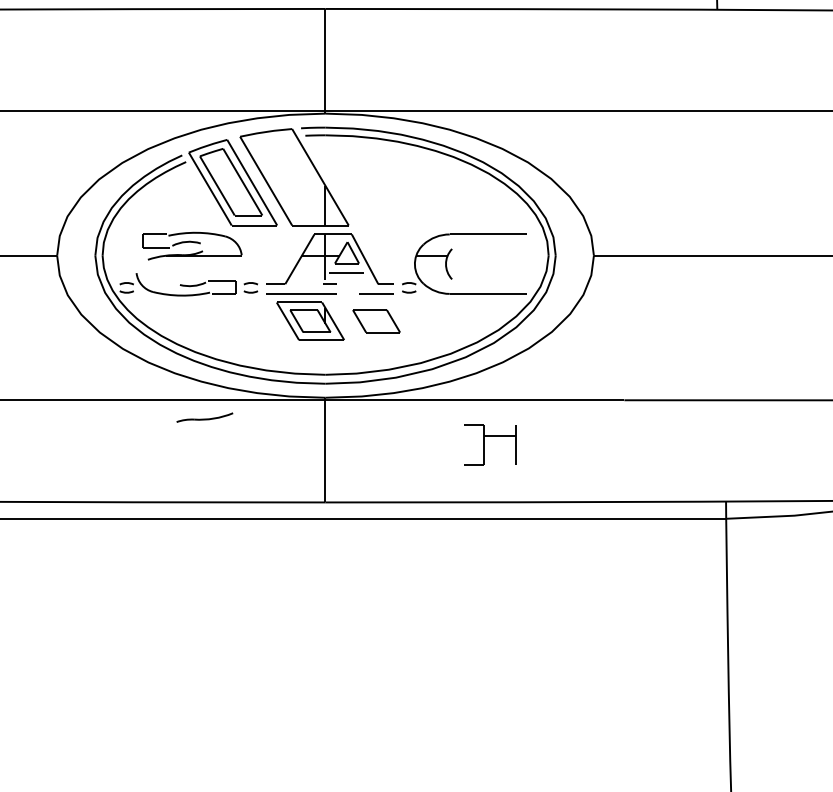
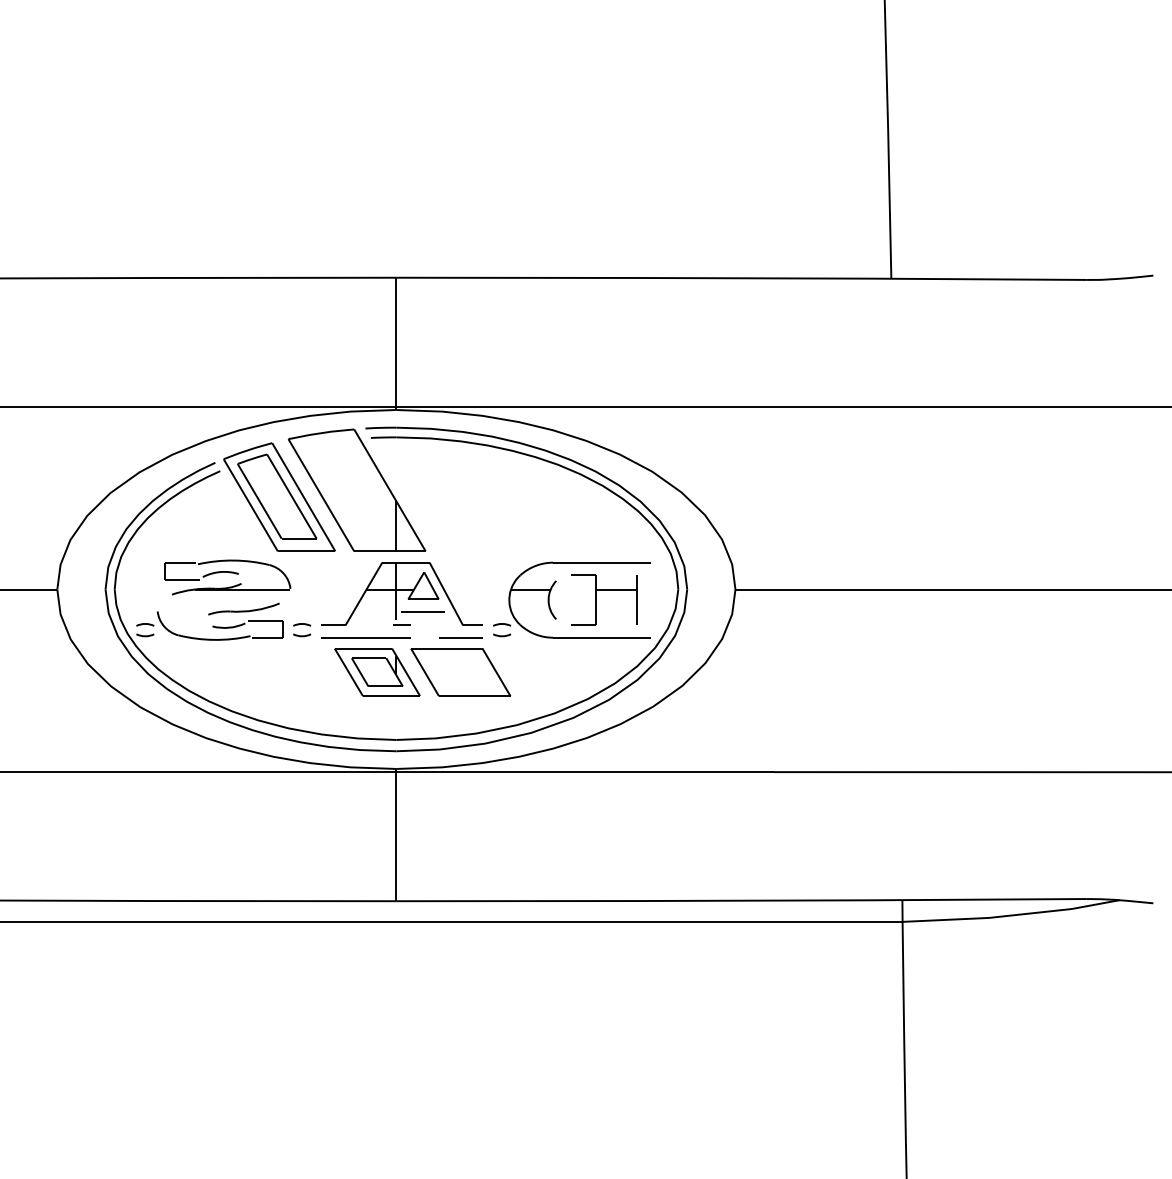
part: (376, 321) -> (460, 672), size x1.67
part: (204, 417) -> (243, 608), moved
part: (483, 444) -> (596, 599), moved

